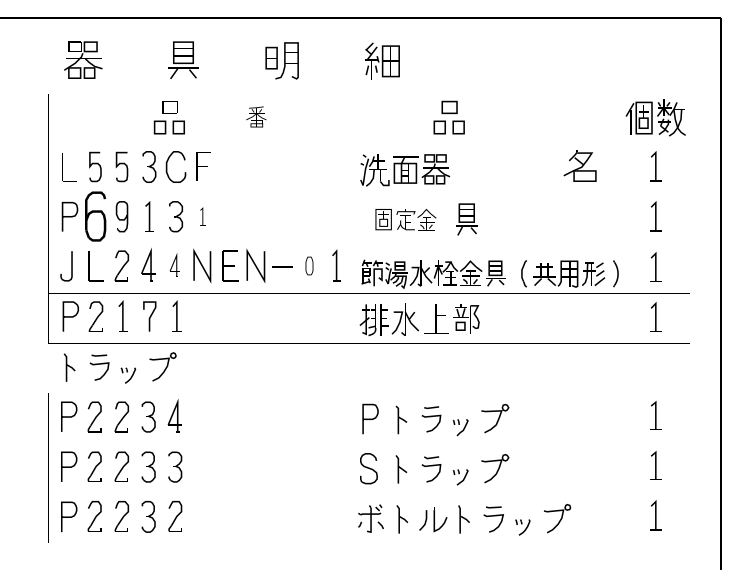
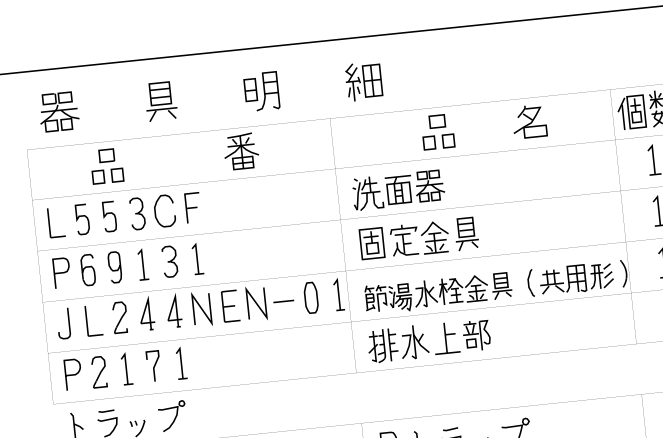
part: (256, 116) -> (241, 151), size x1.67
part: (168, 117) -> (106, 166), moved
part: (579, 165) -> (528, 121), moved
part: (95, 216) -> (87, 269), size x0.62
part: (202, 216) -> (196, 258), size x1.67
part: (405, 219) -> (404, 240), size x1.43
part: (174, 264) -> (173, 310), size x1.43
part: (309, 265) -> (311, 297), size x1.67

